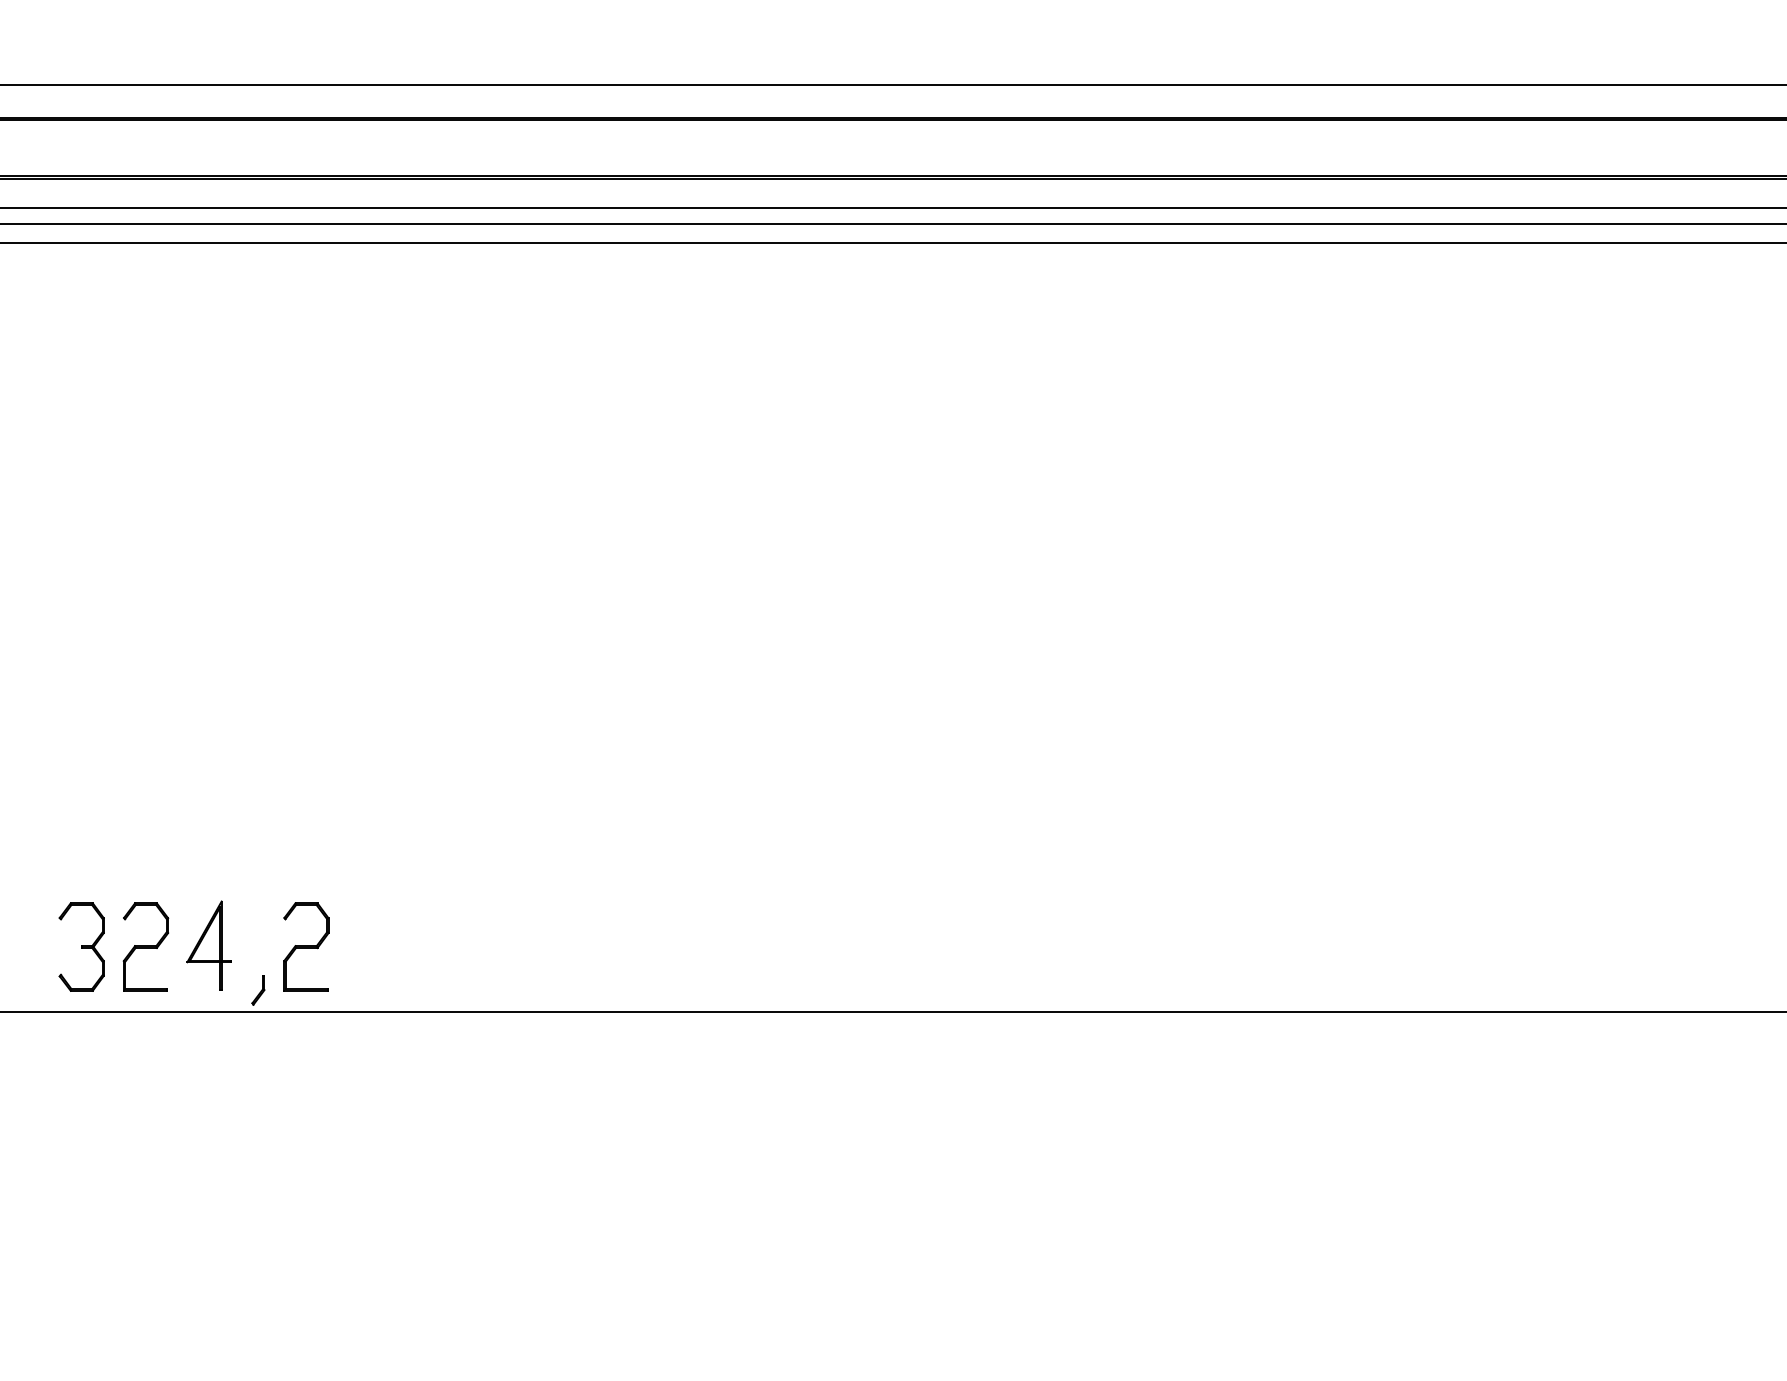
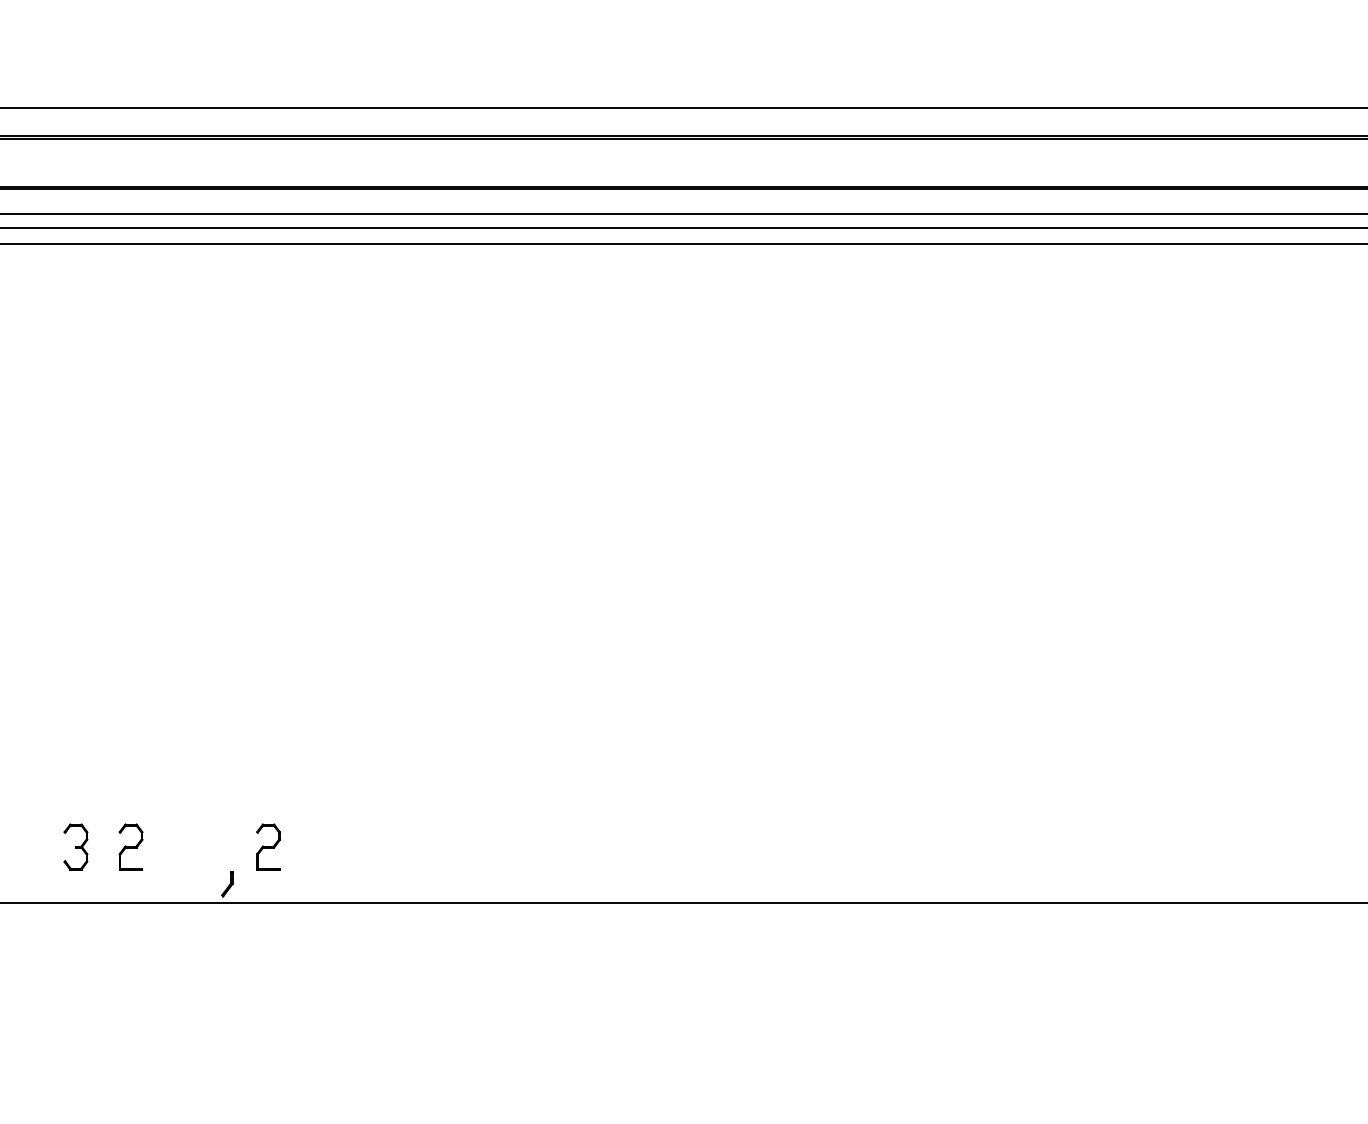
part: (208, 945) -> (184, 845), removed
part: (81, 946) -> (75, 846), size x0.6
part: (145, 946) -> (130, 846), size x0.6
part: (306, 946) -> (268, 846), size x0.6

